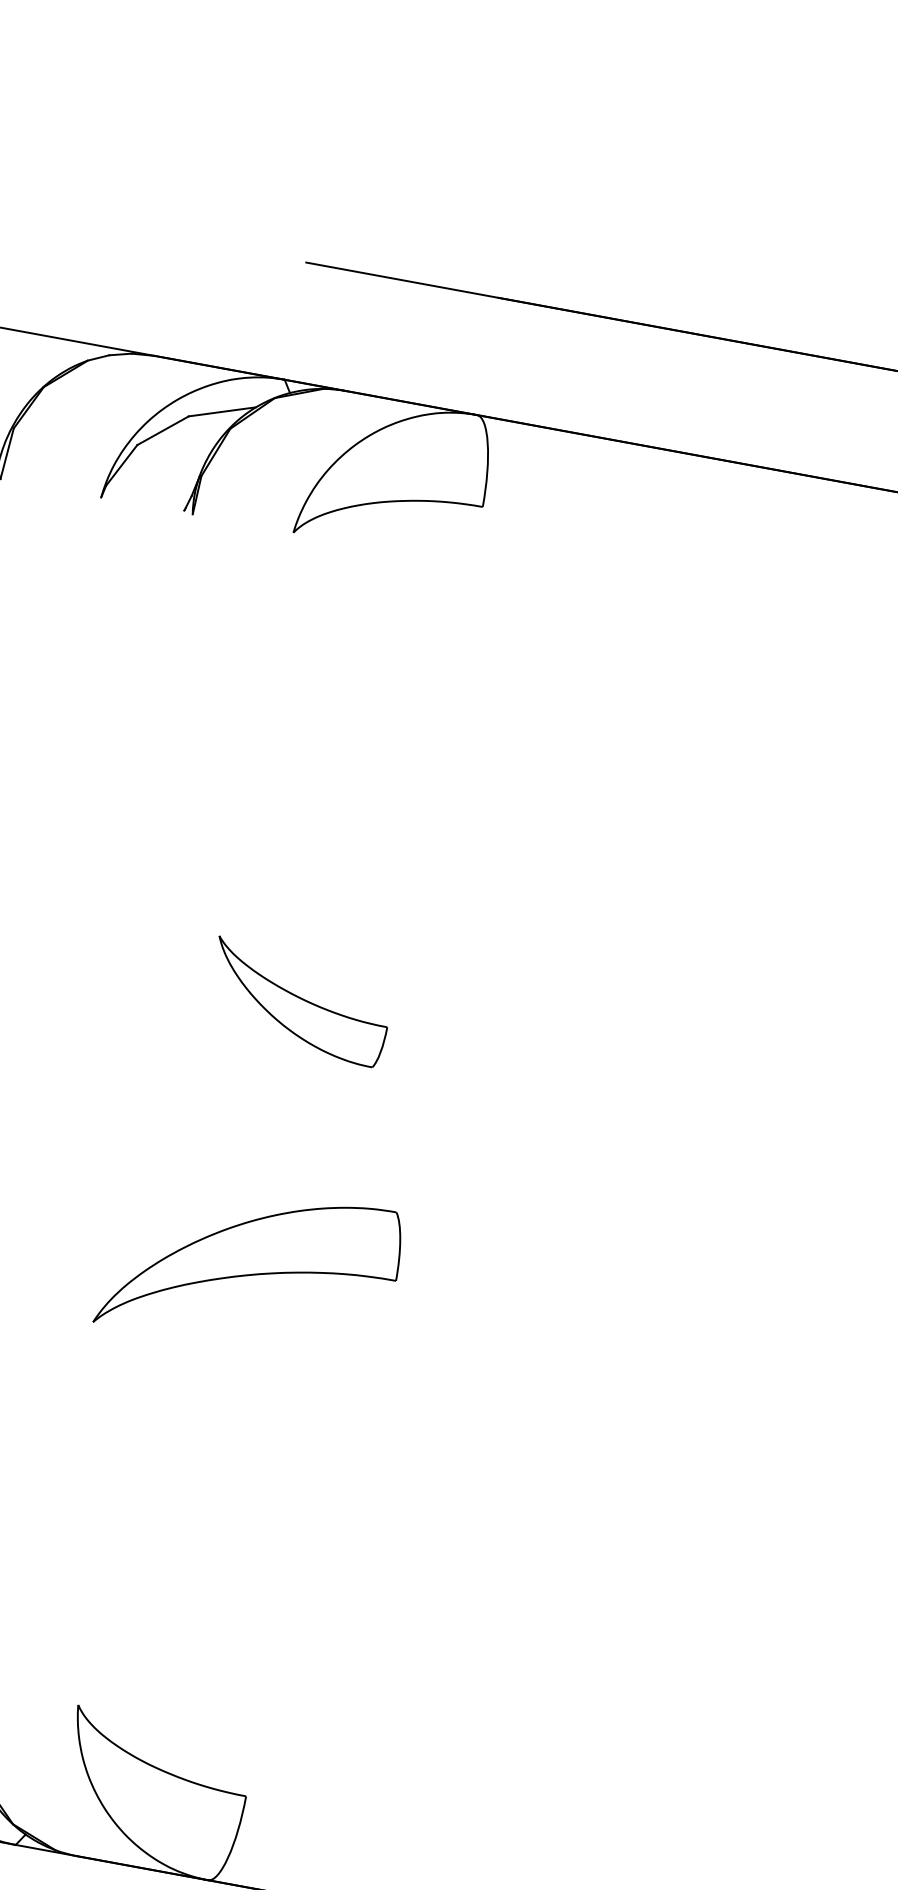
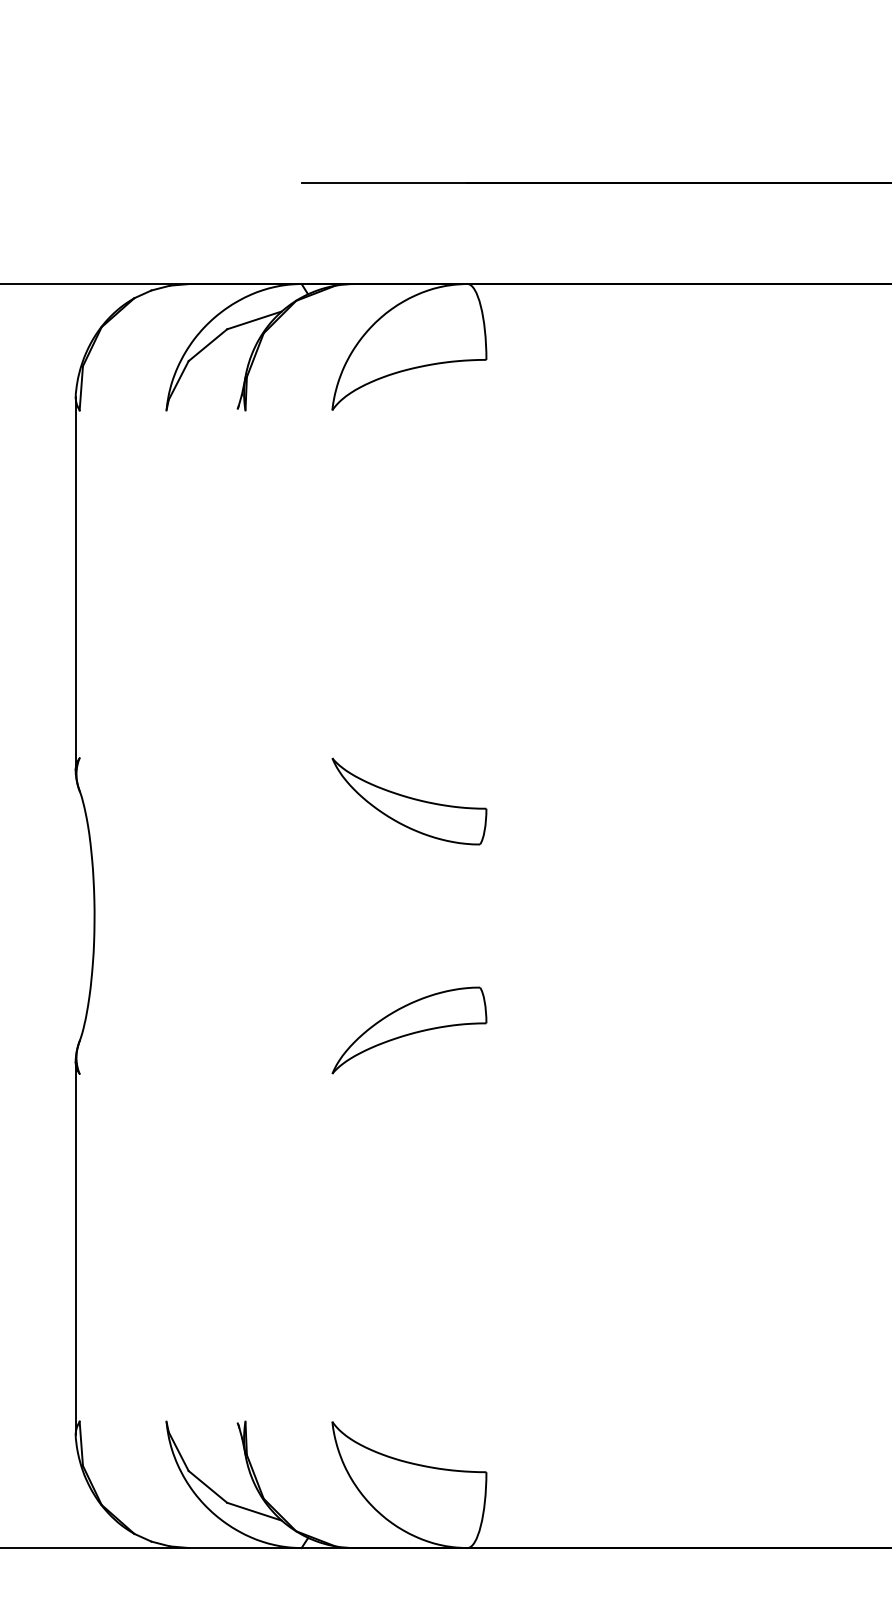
part: (250, 1267) -> (409, 1030), size x0.62

